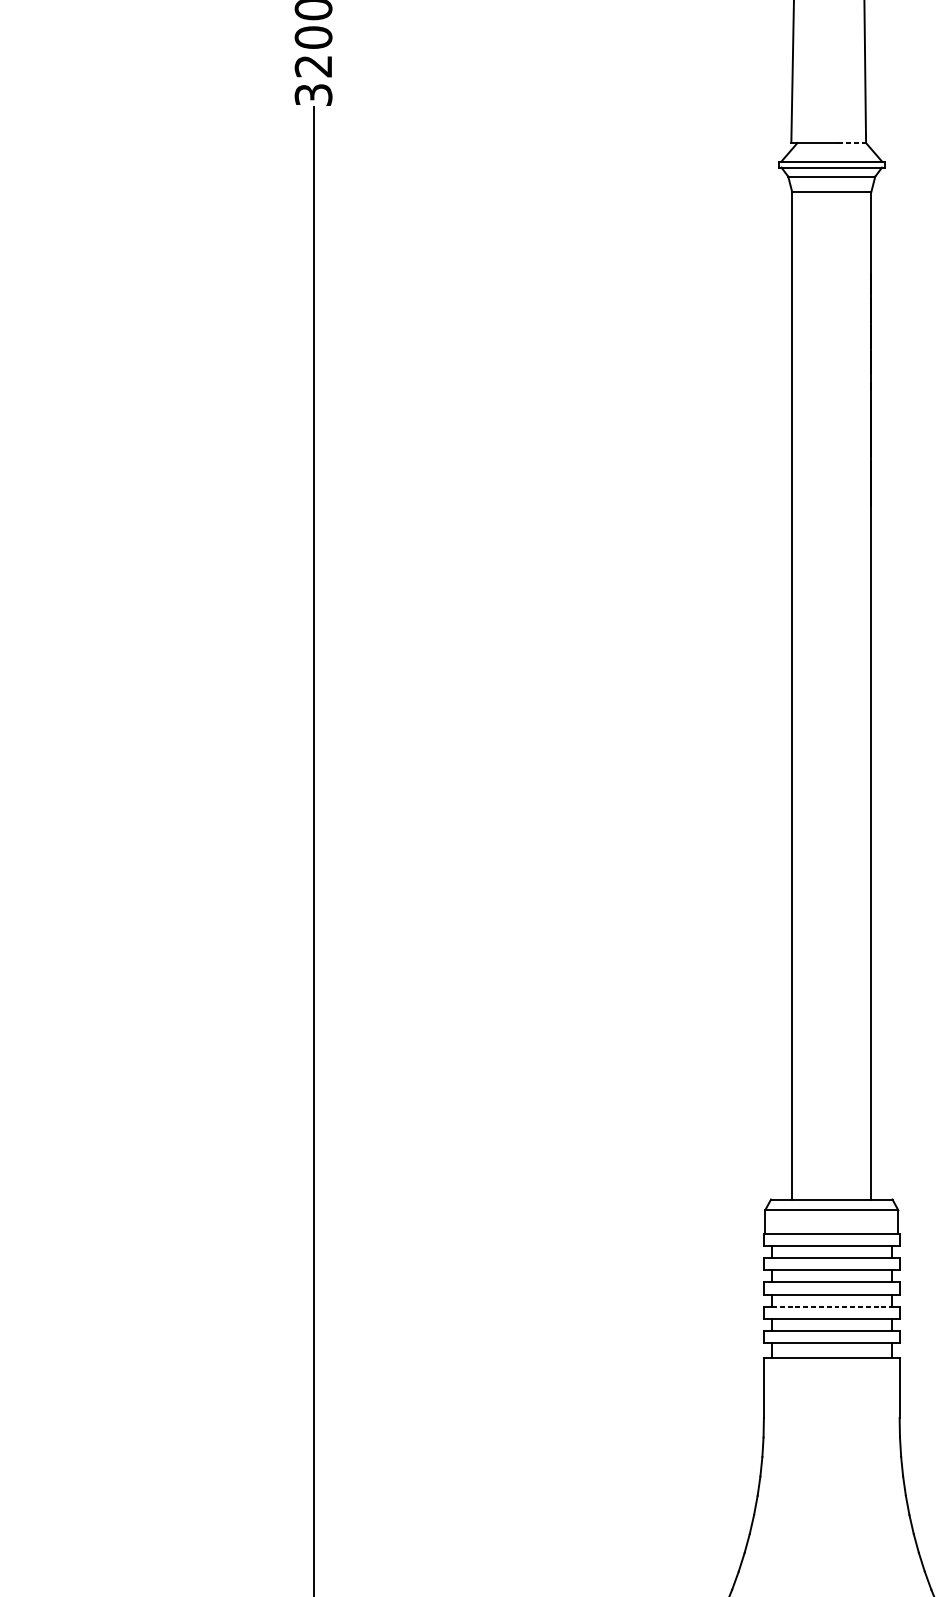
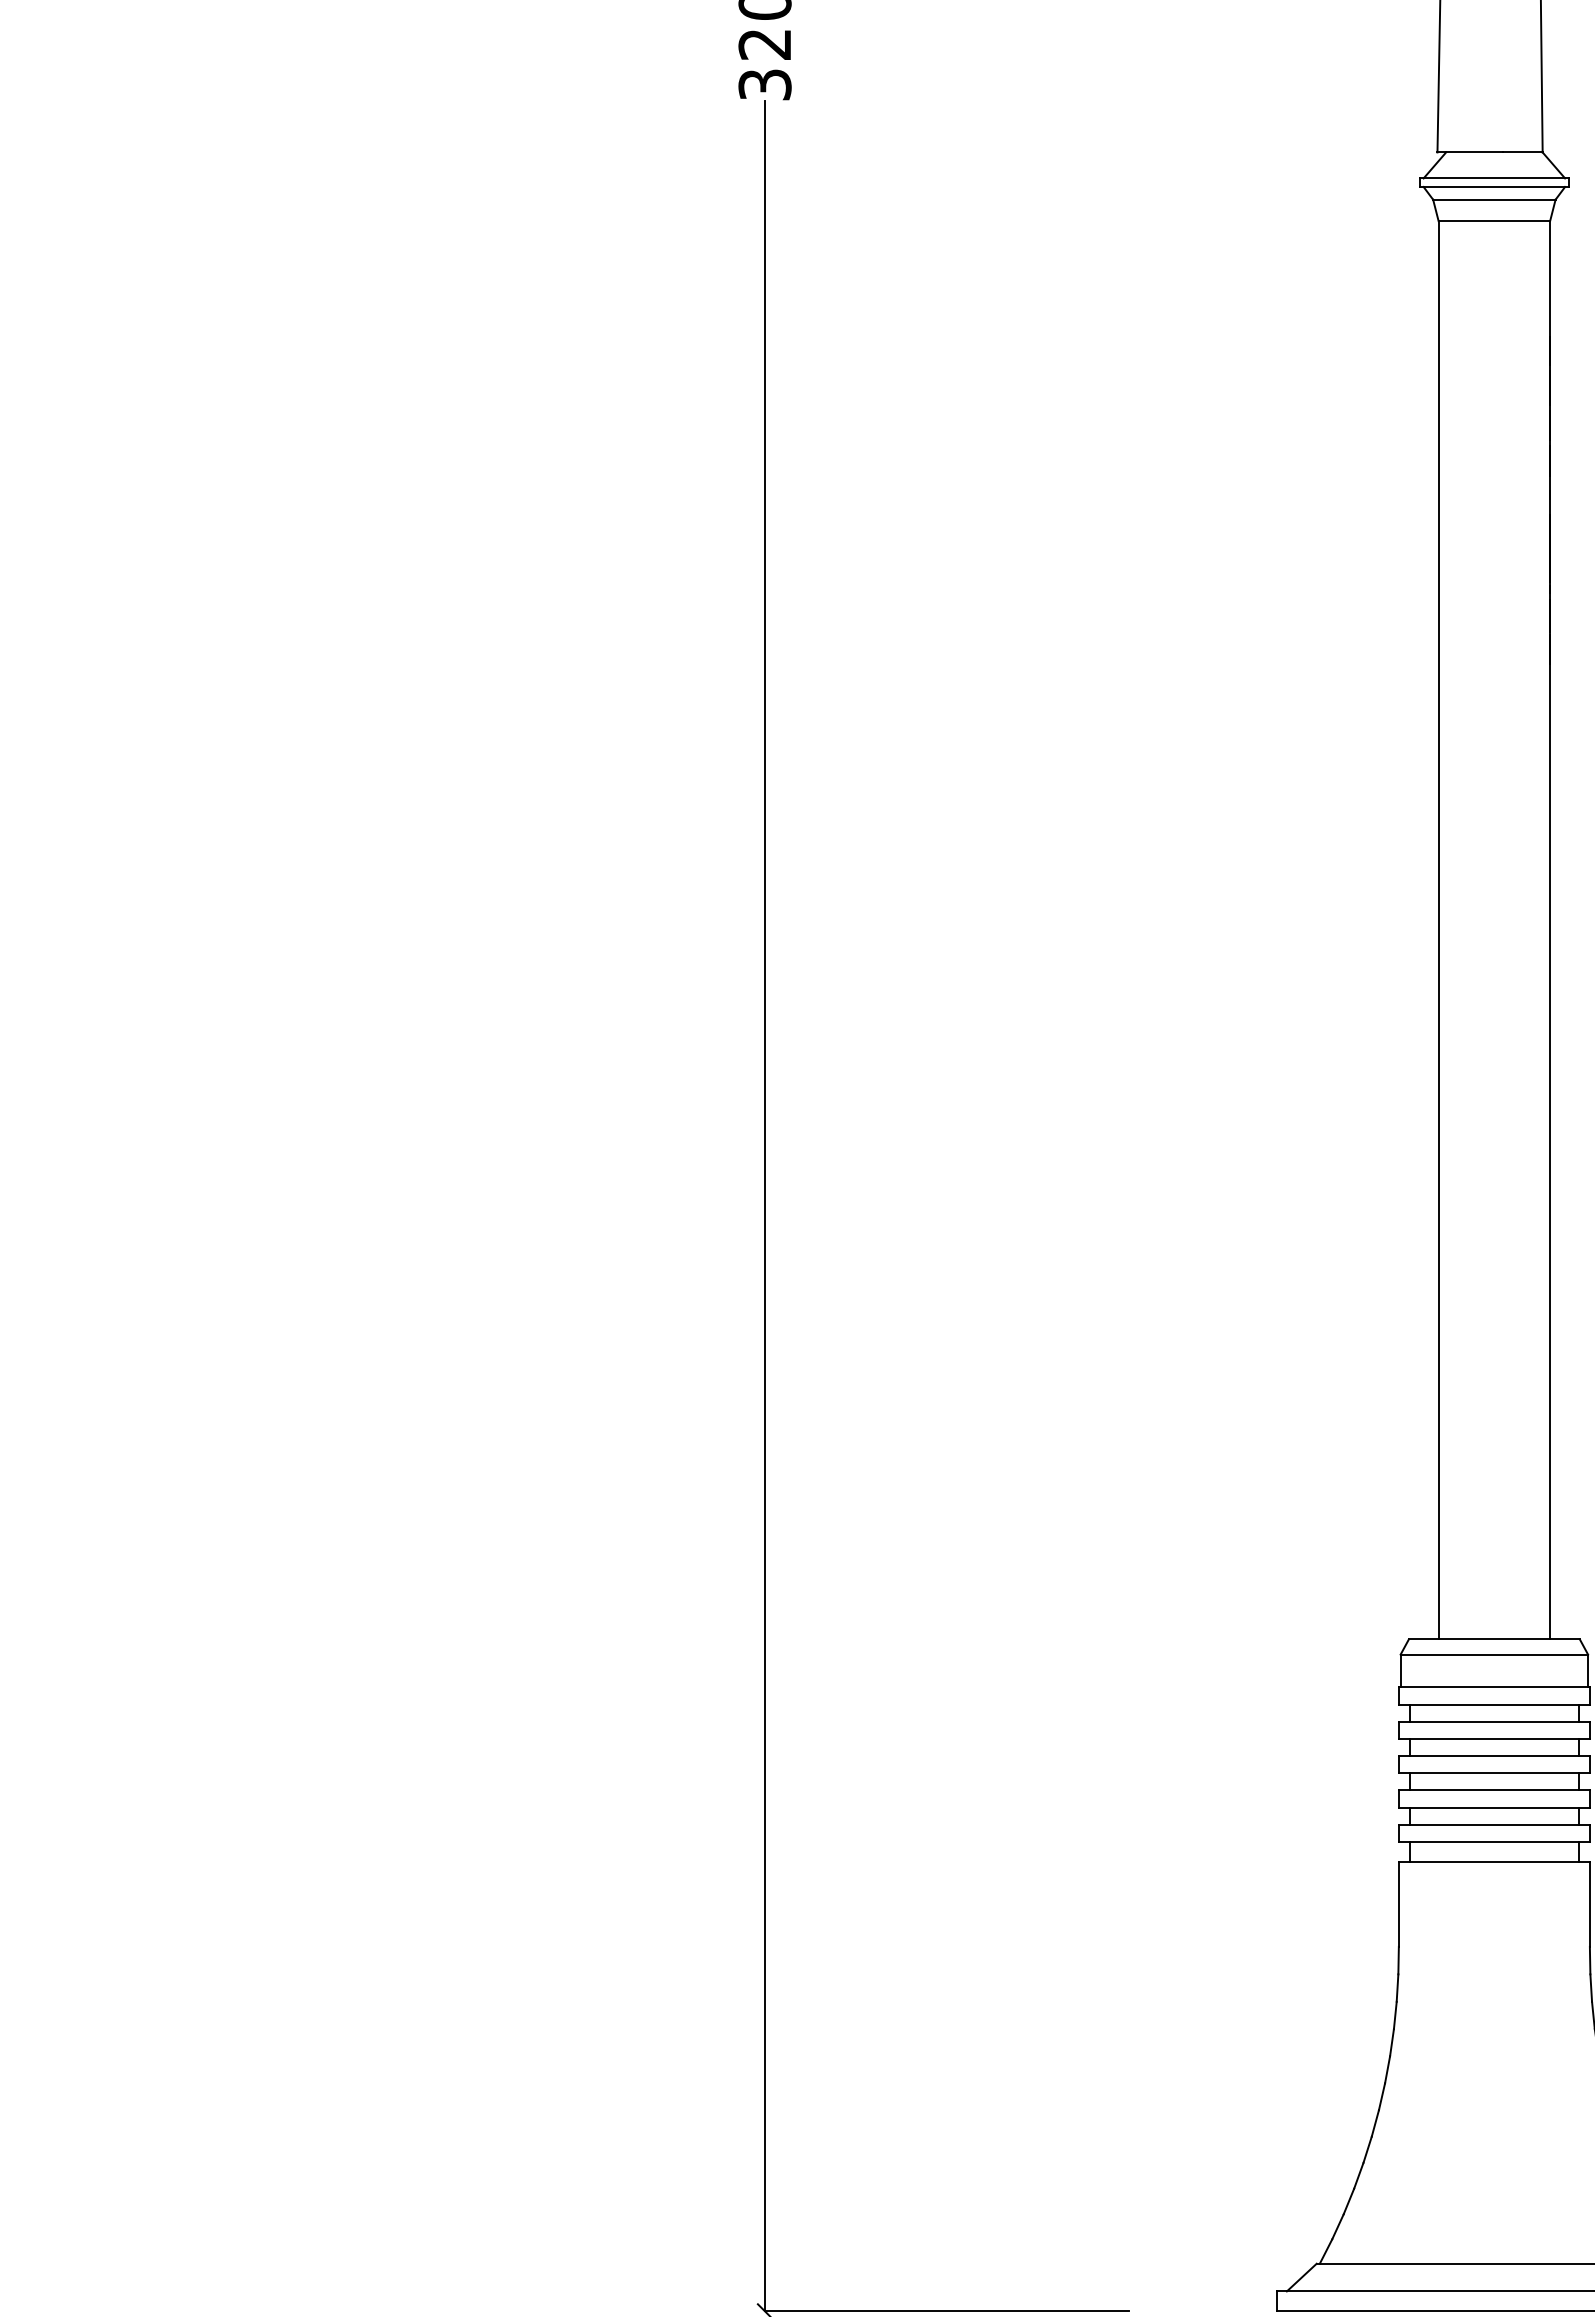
line: (851, 143) -> (1522, 152), dashed -> solid
line: (831, 1306) -> (1494, 1790), dashed -> solid

